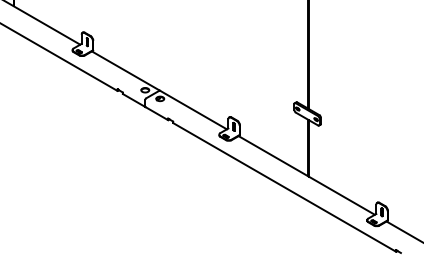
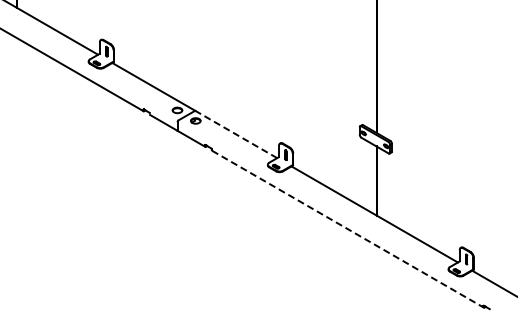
line: (192, 109) -> (235, 134), solid -> dashed
line: (284, 187) -> (347, 229), solid -> dashed

